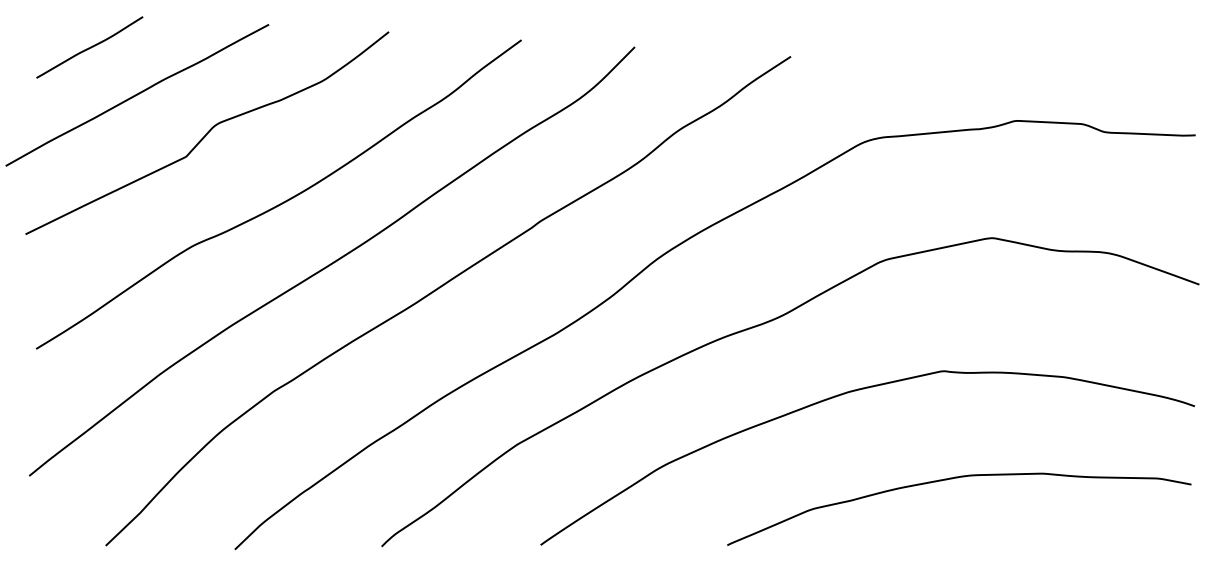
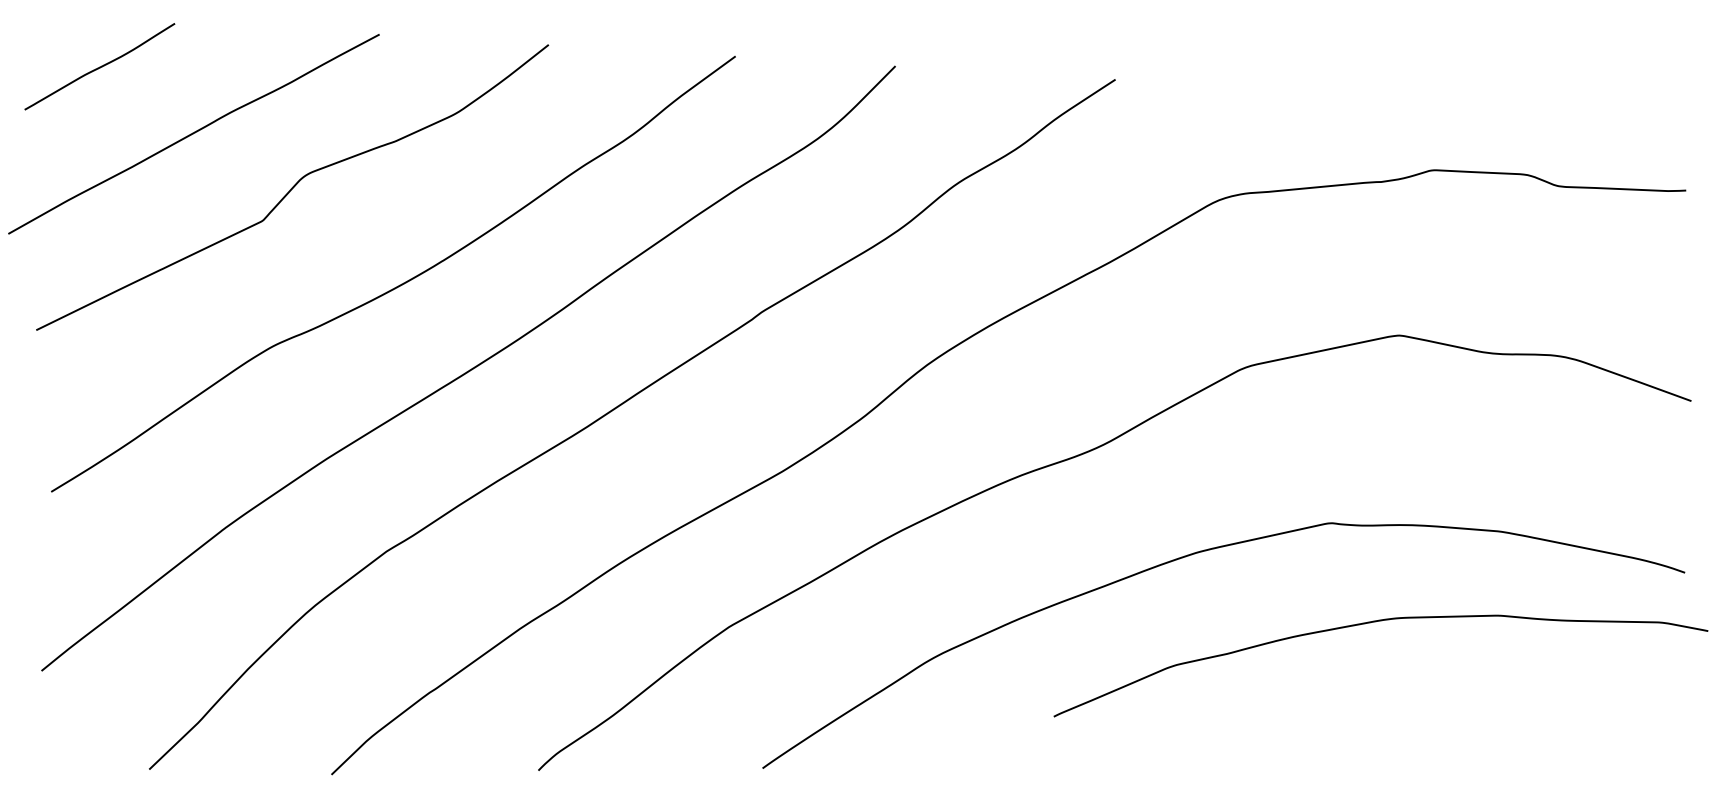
curve: (89, 47) -> (99, 66), moved
curve: (951, 479) -> (1370, 623), moved

